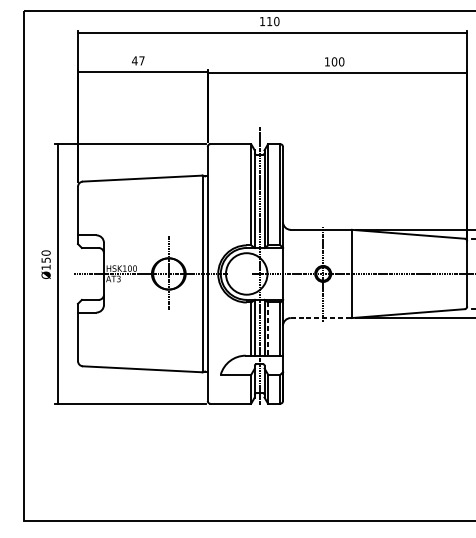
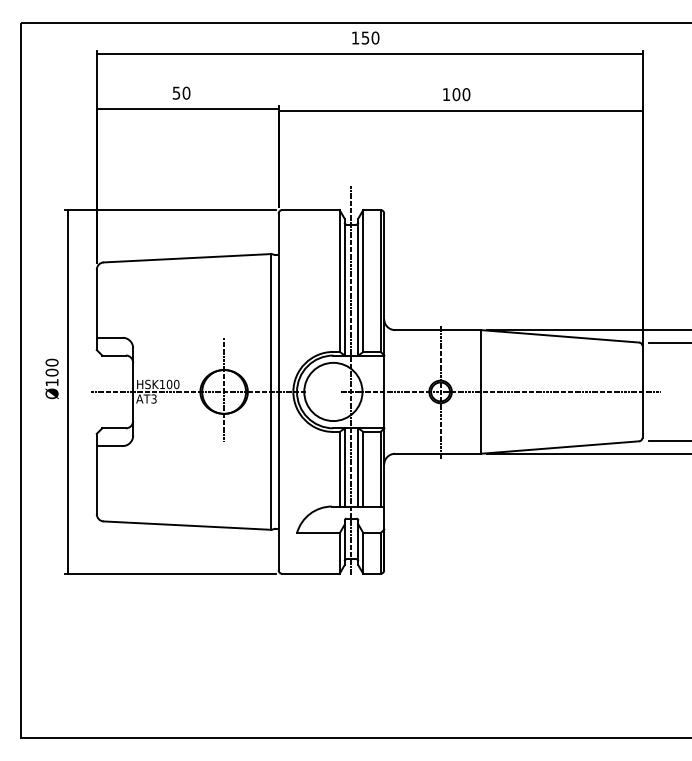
text: (269, 21) -> (365, 37), 110 -> 150
text: (138, 60) -> (181, 92), 47 -> 50
text: (45, 260) -> (51, 372), Ø150 -> Ø100
line: (321, 317) -> (437, 453), dashed -> solid
line: (268, 329) -> (363, 469), dashed -> solid

